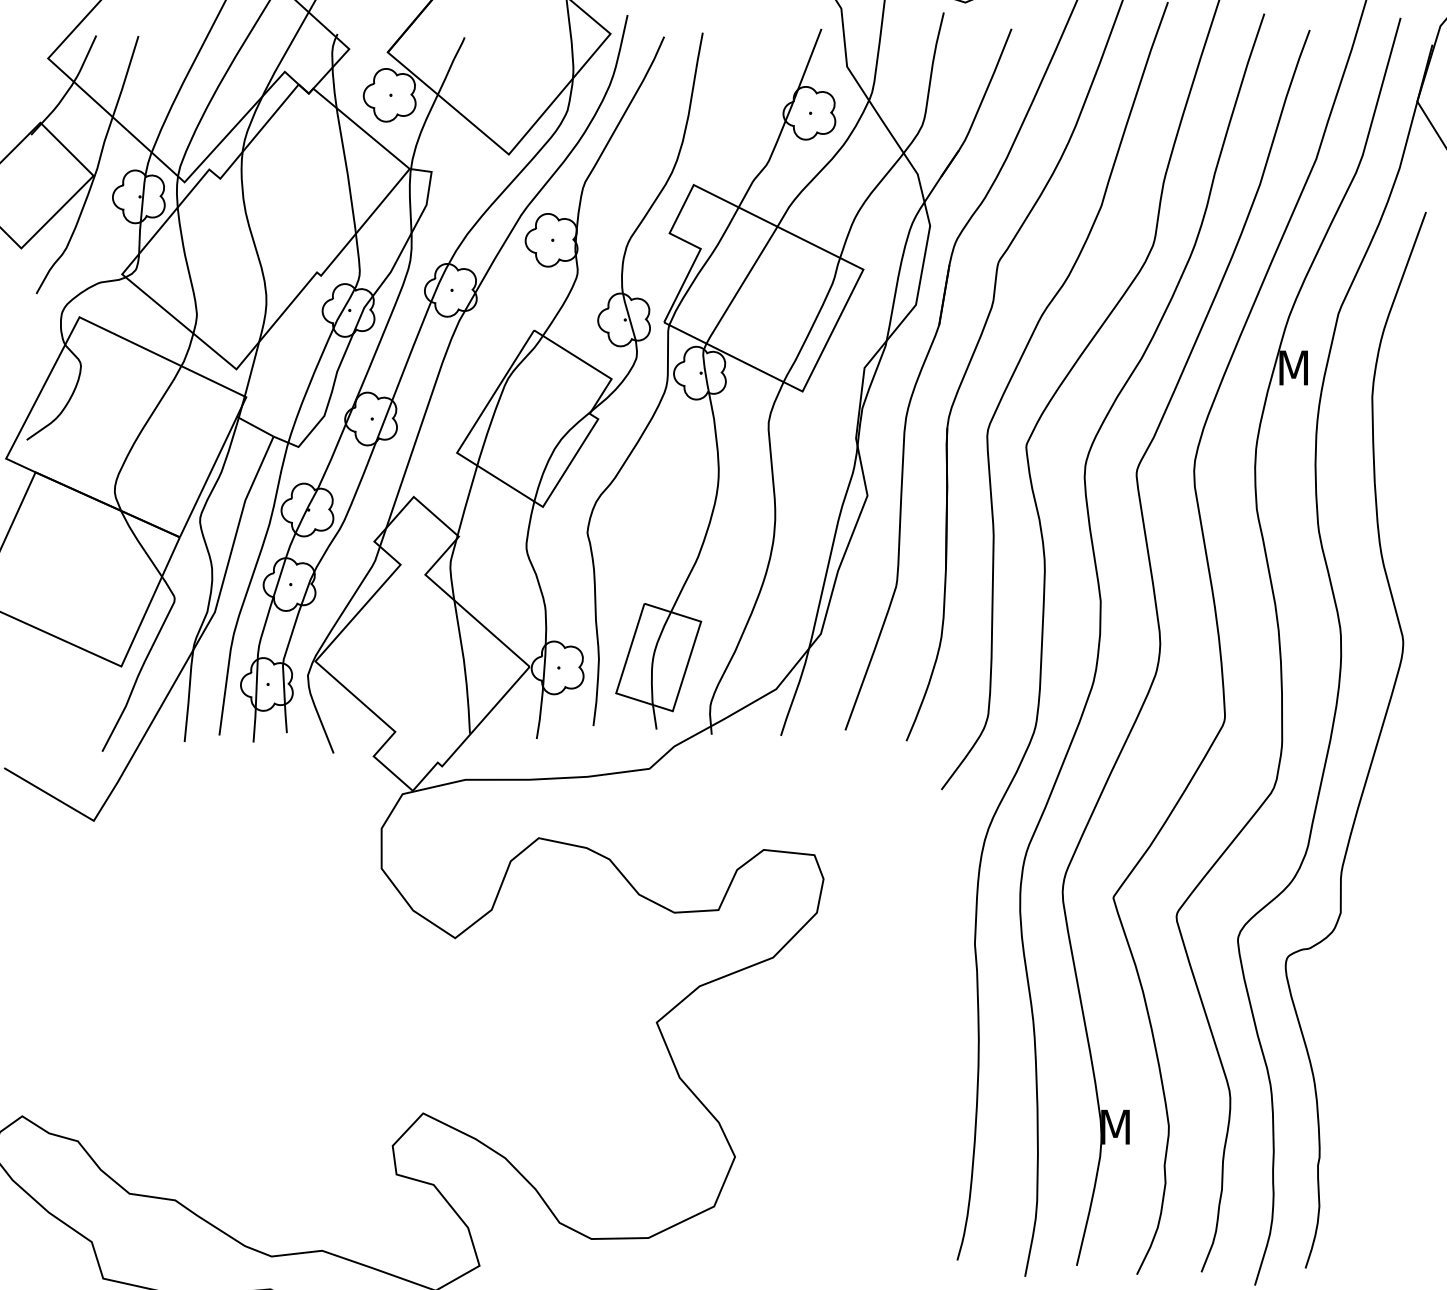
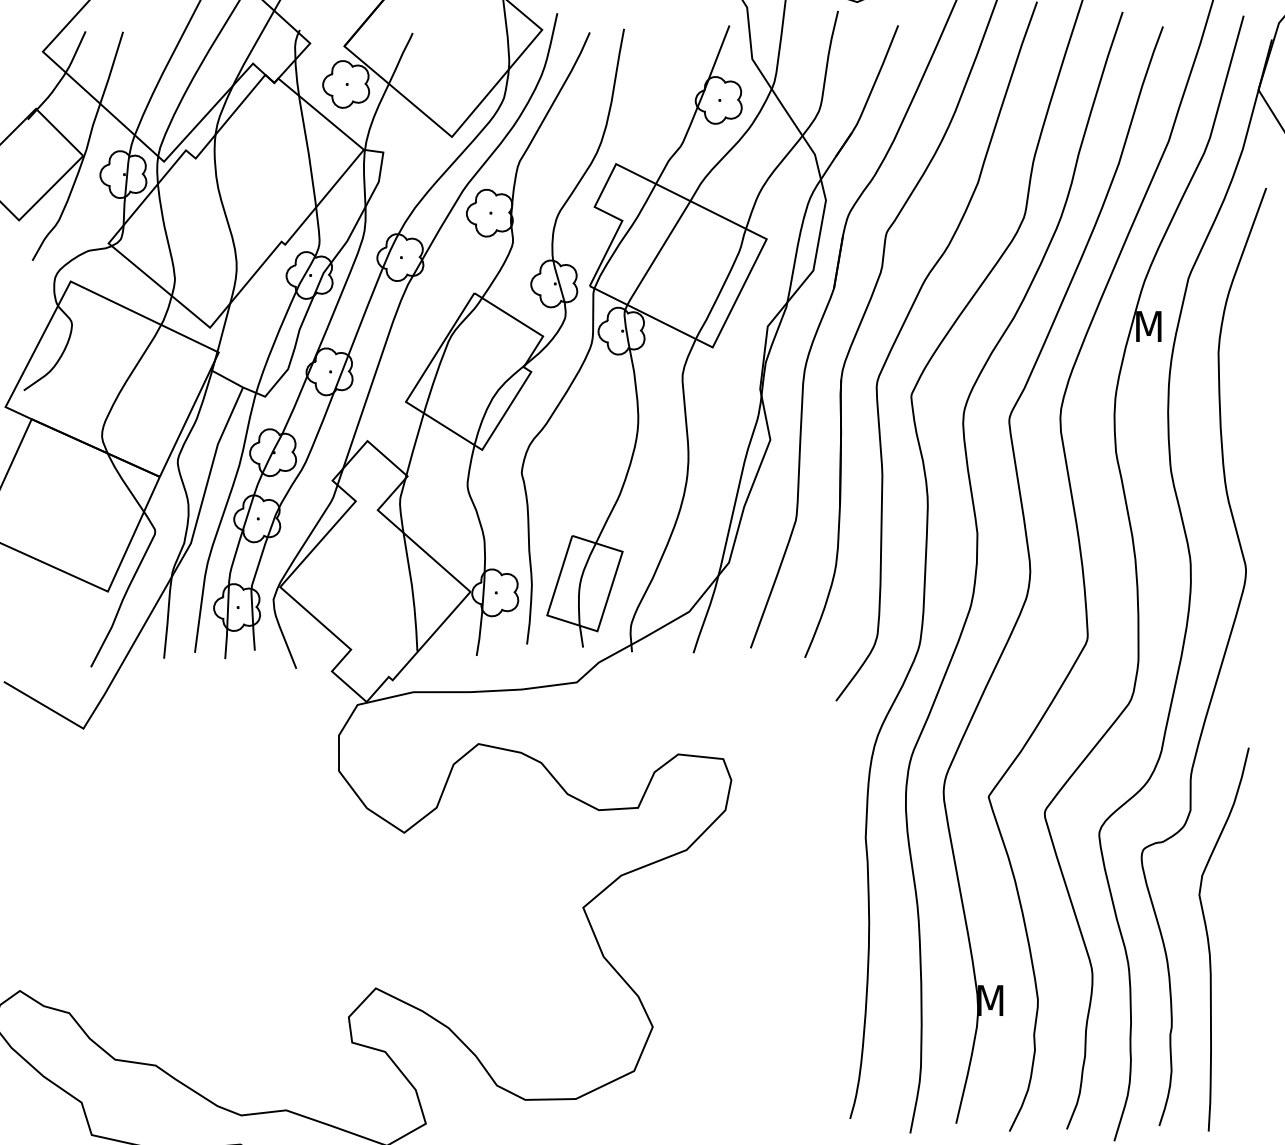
curve: (1362, 1060) -> (1209, 941), added

